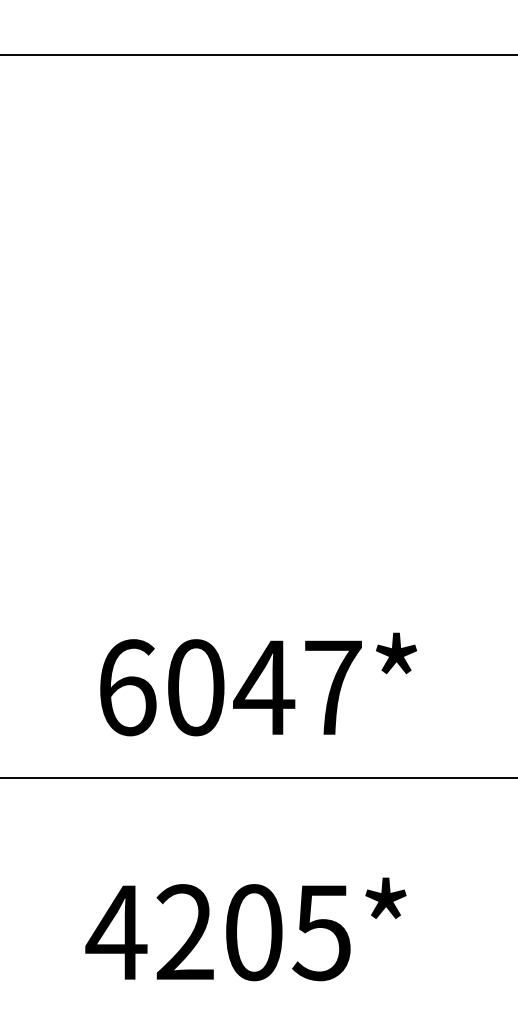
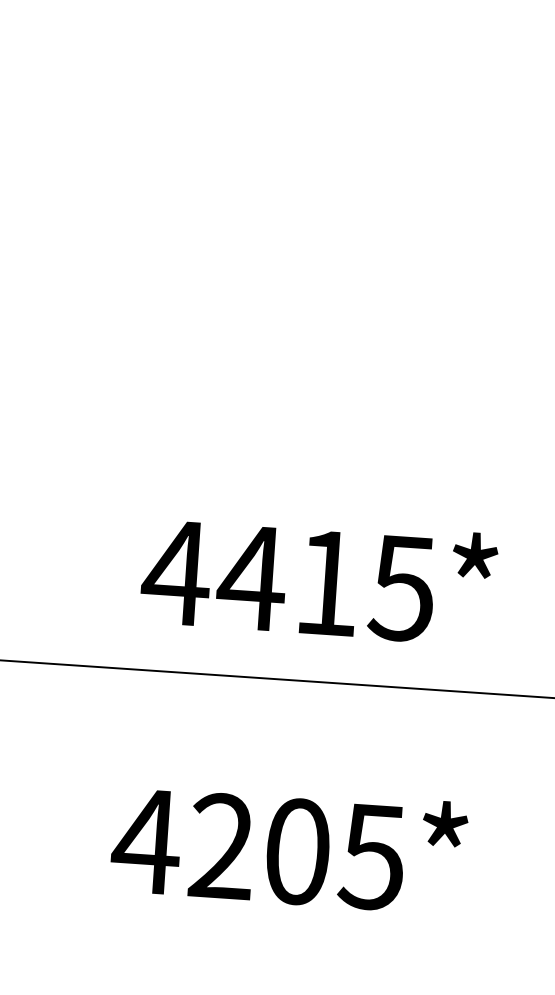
text: (228, 687) -> (288, 580), 6047* -> 4415*

